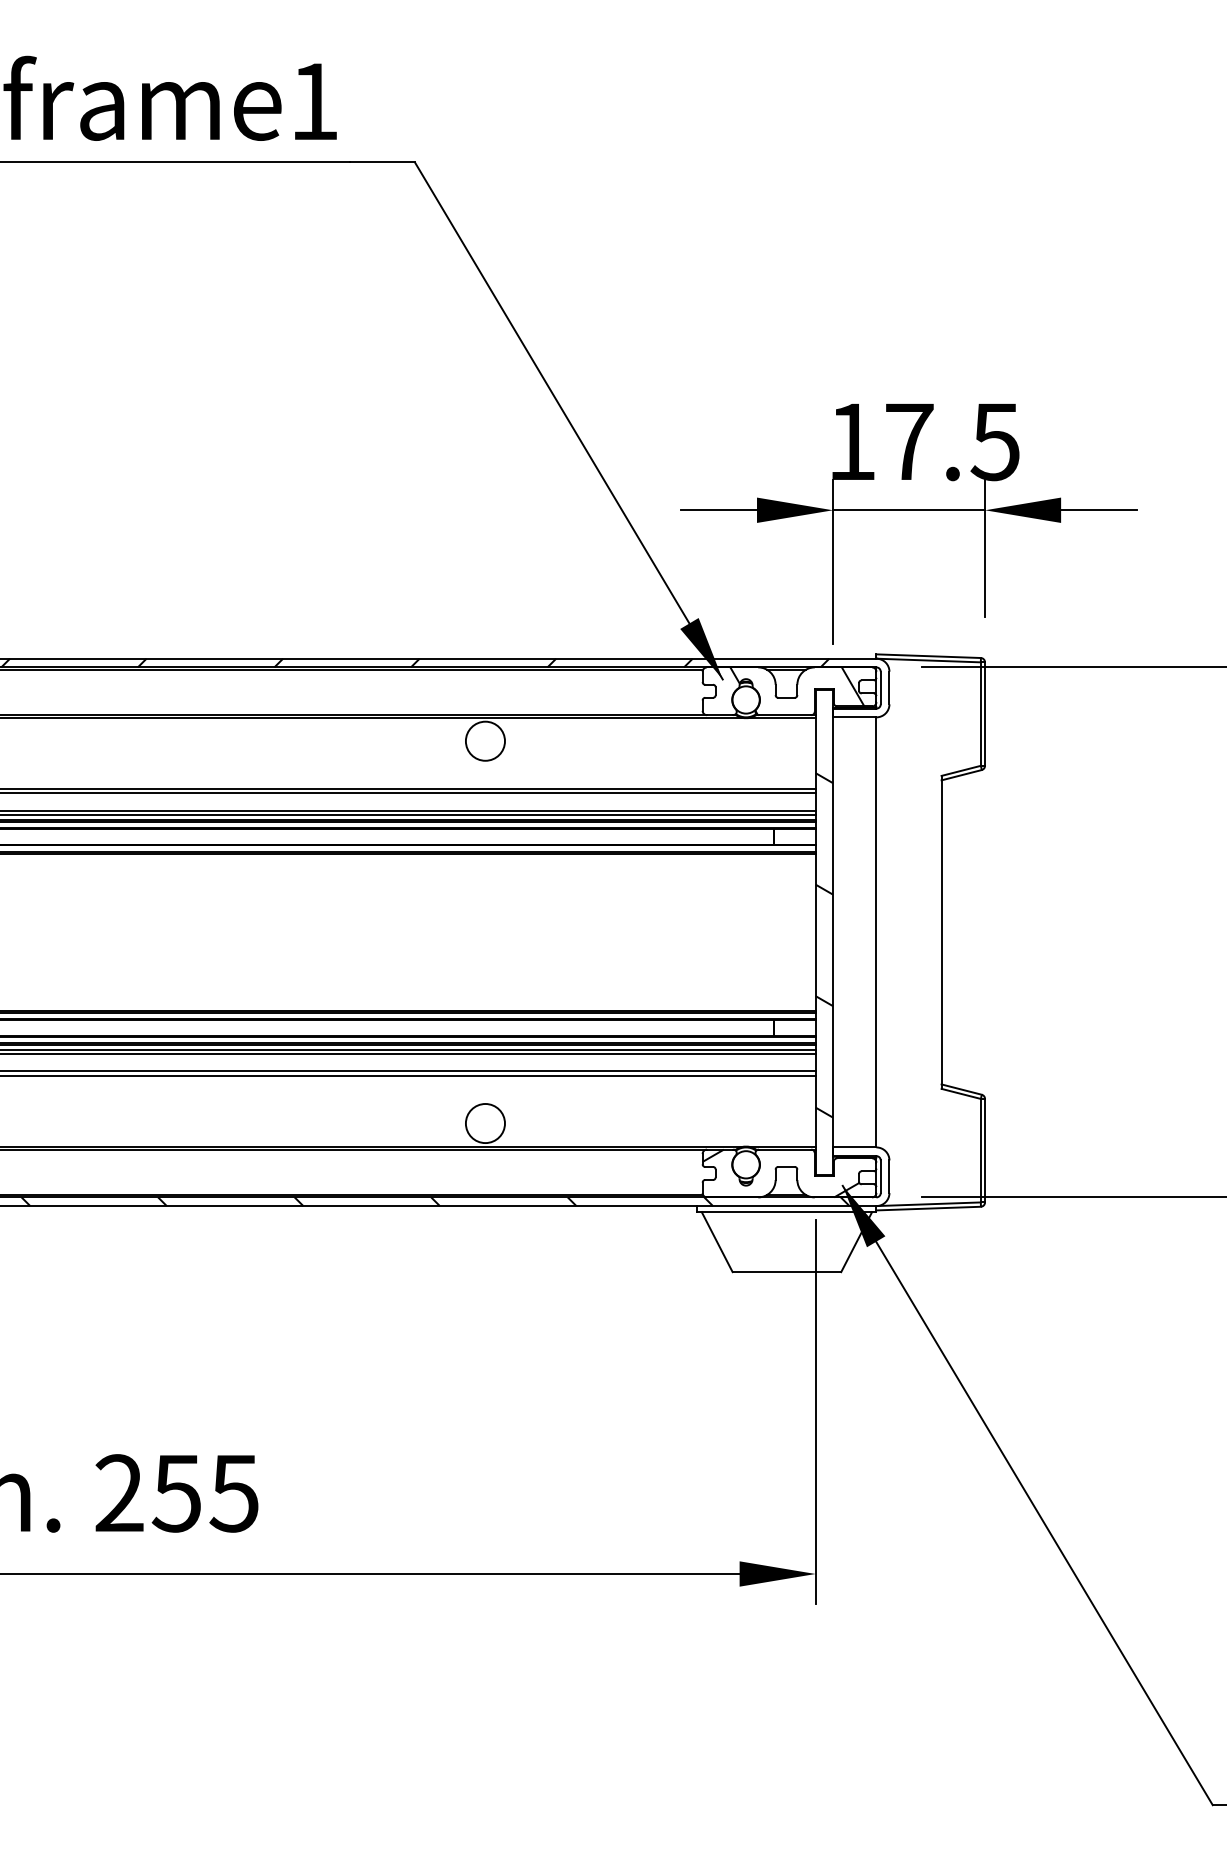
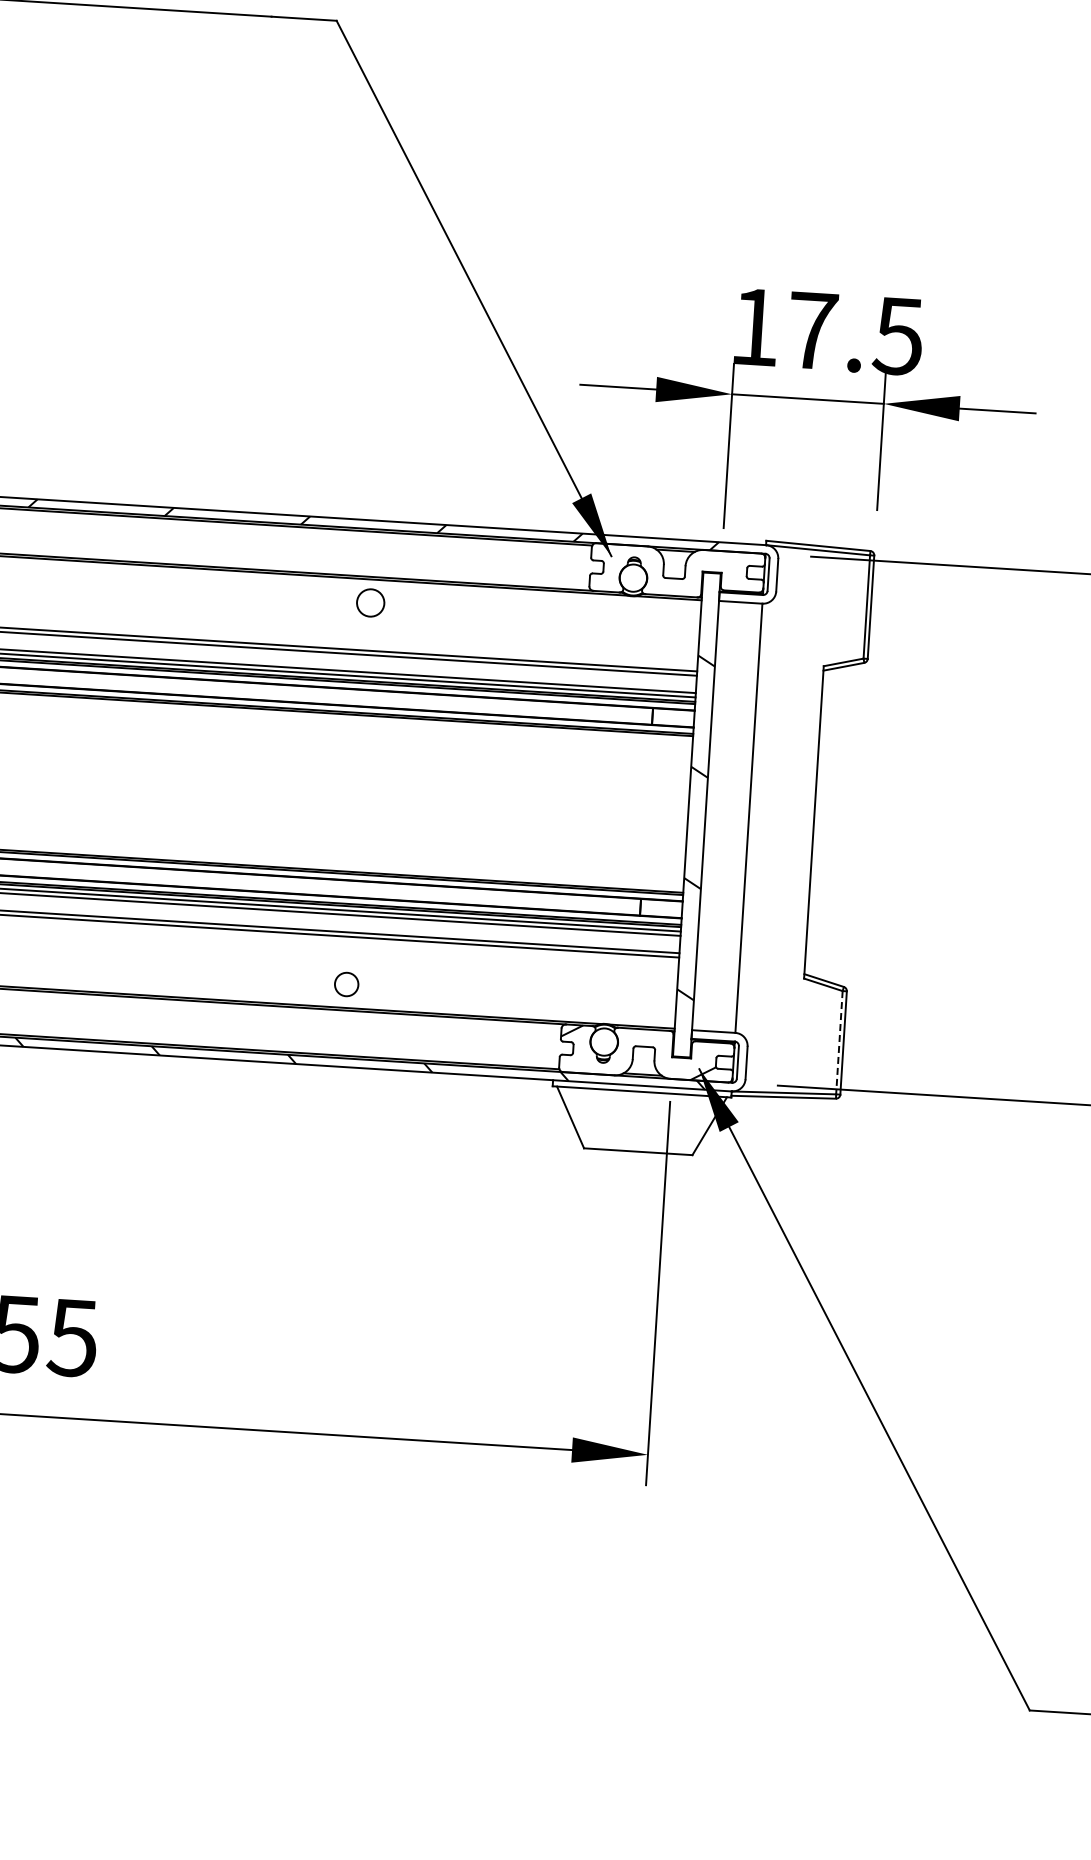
hatch: (797, 691) -> (685, 572), removed
circle: (485, 740) -> (370, 602), size x0.7
circle: (485, 1123) -> (346, 984), size x0.6
line: (980, 1150) -> (839, 1042), solid -> dashed

